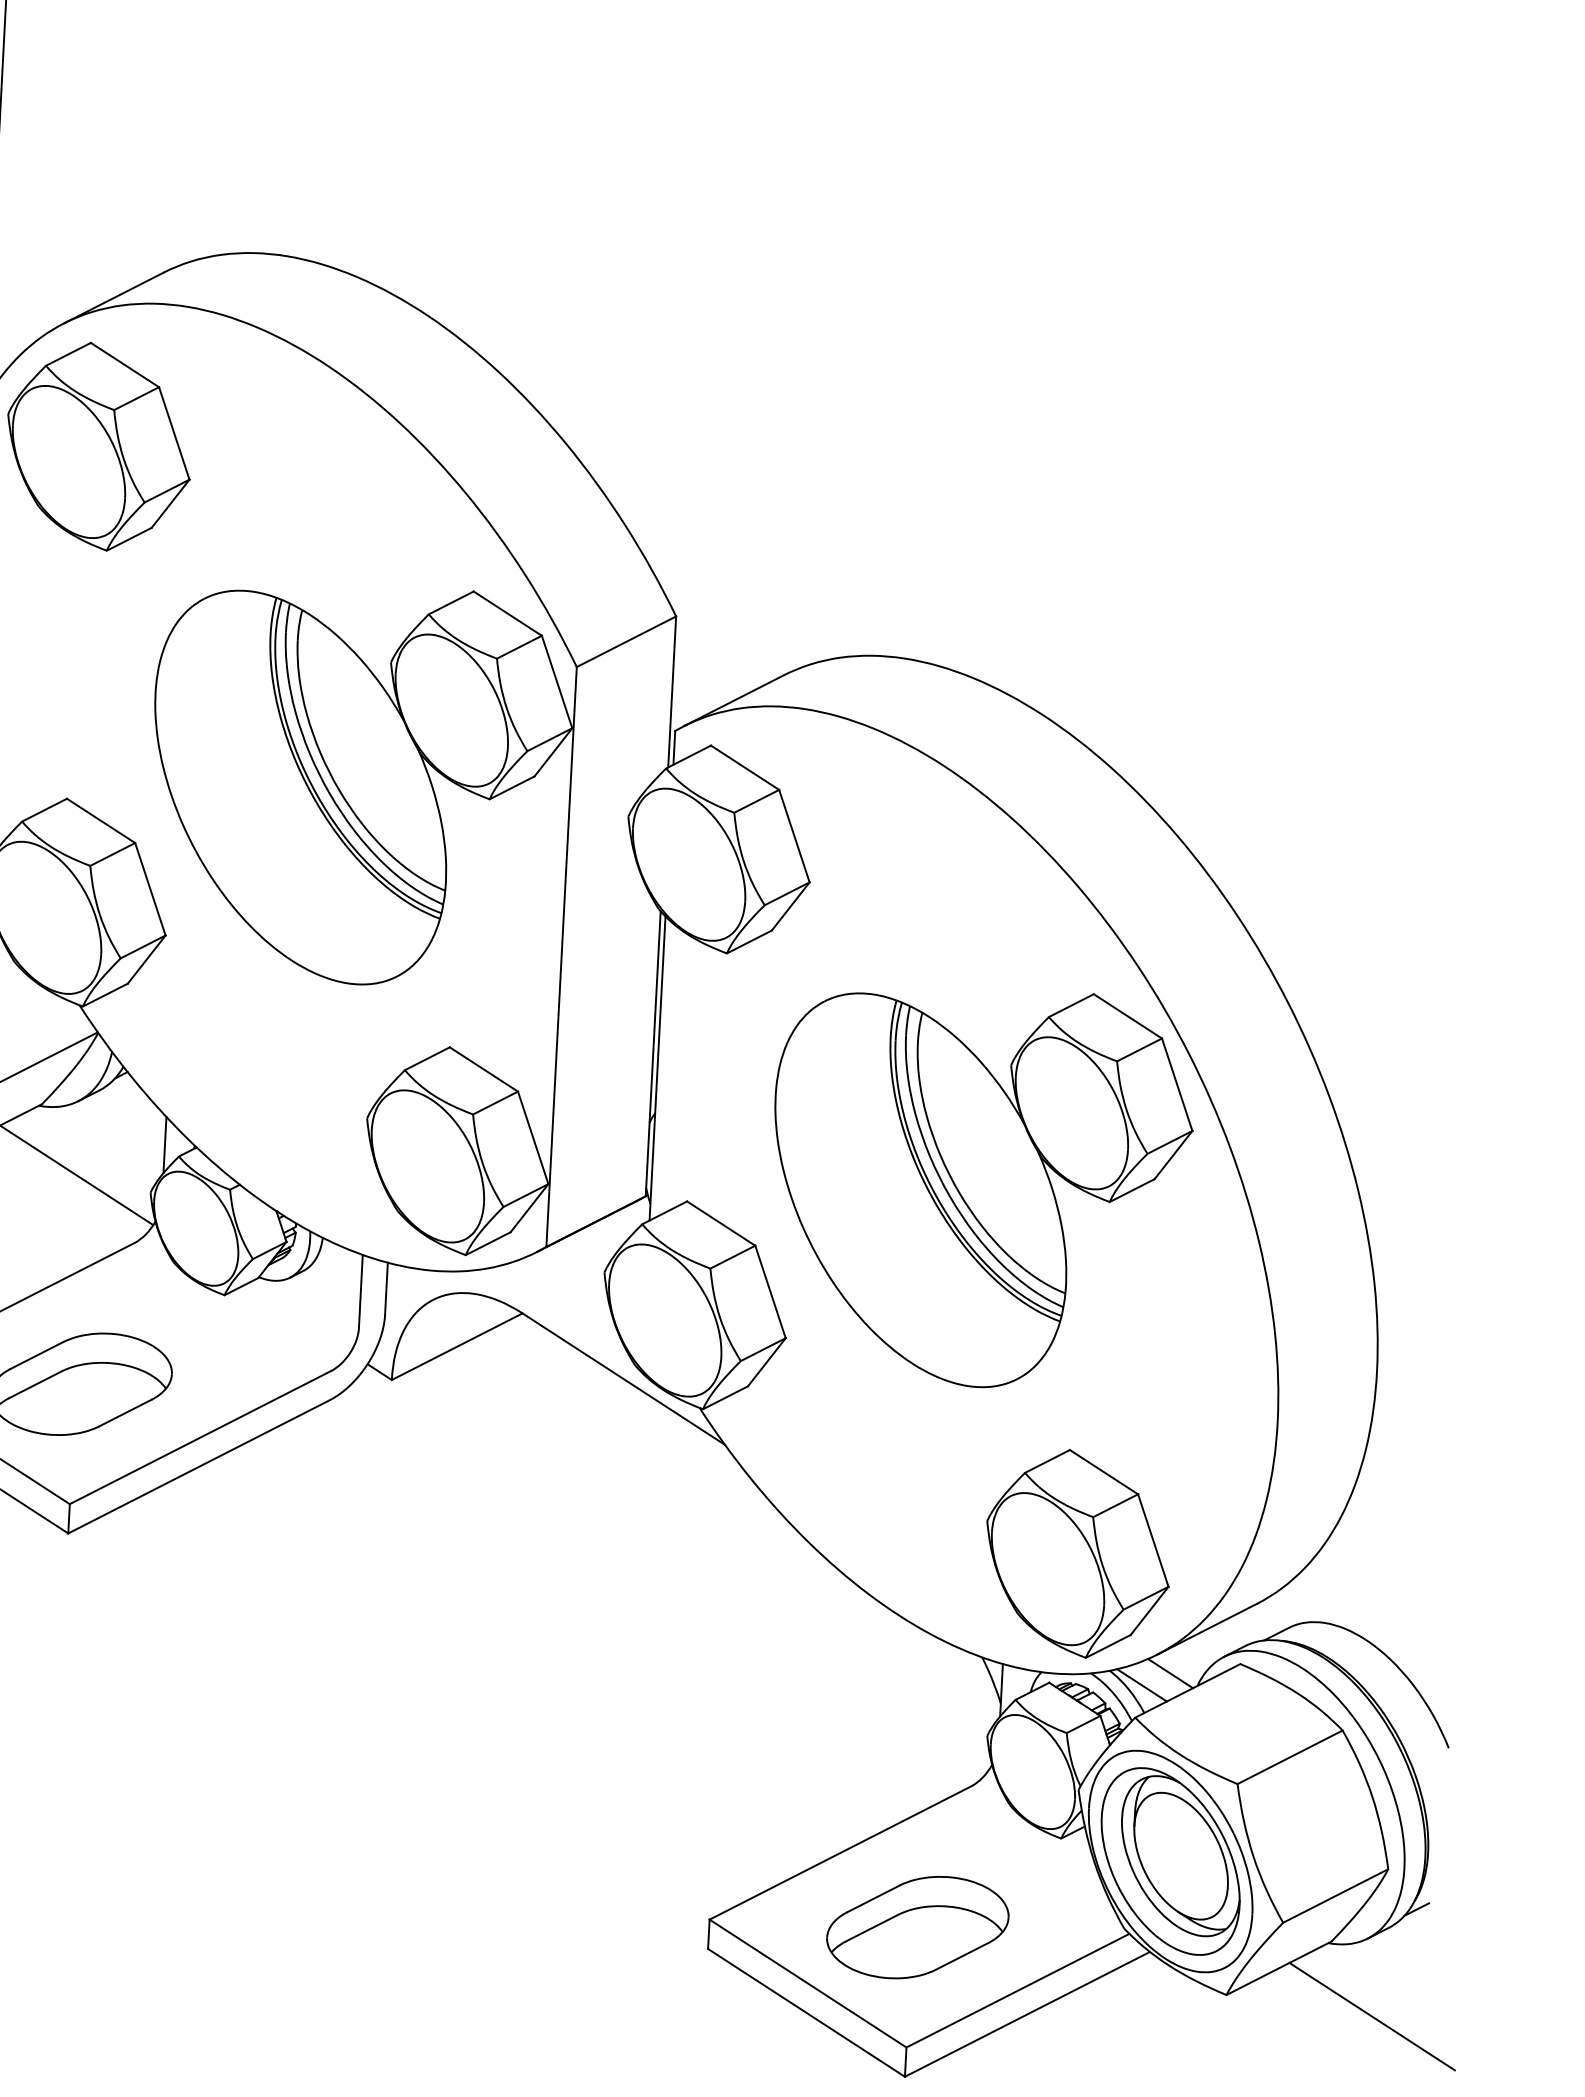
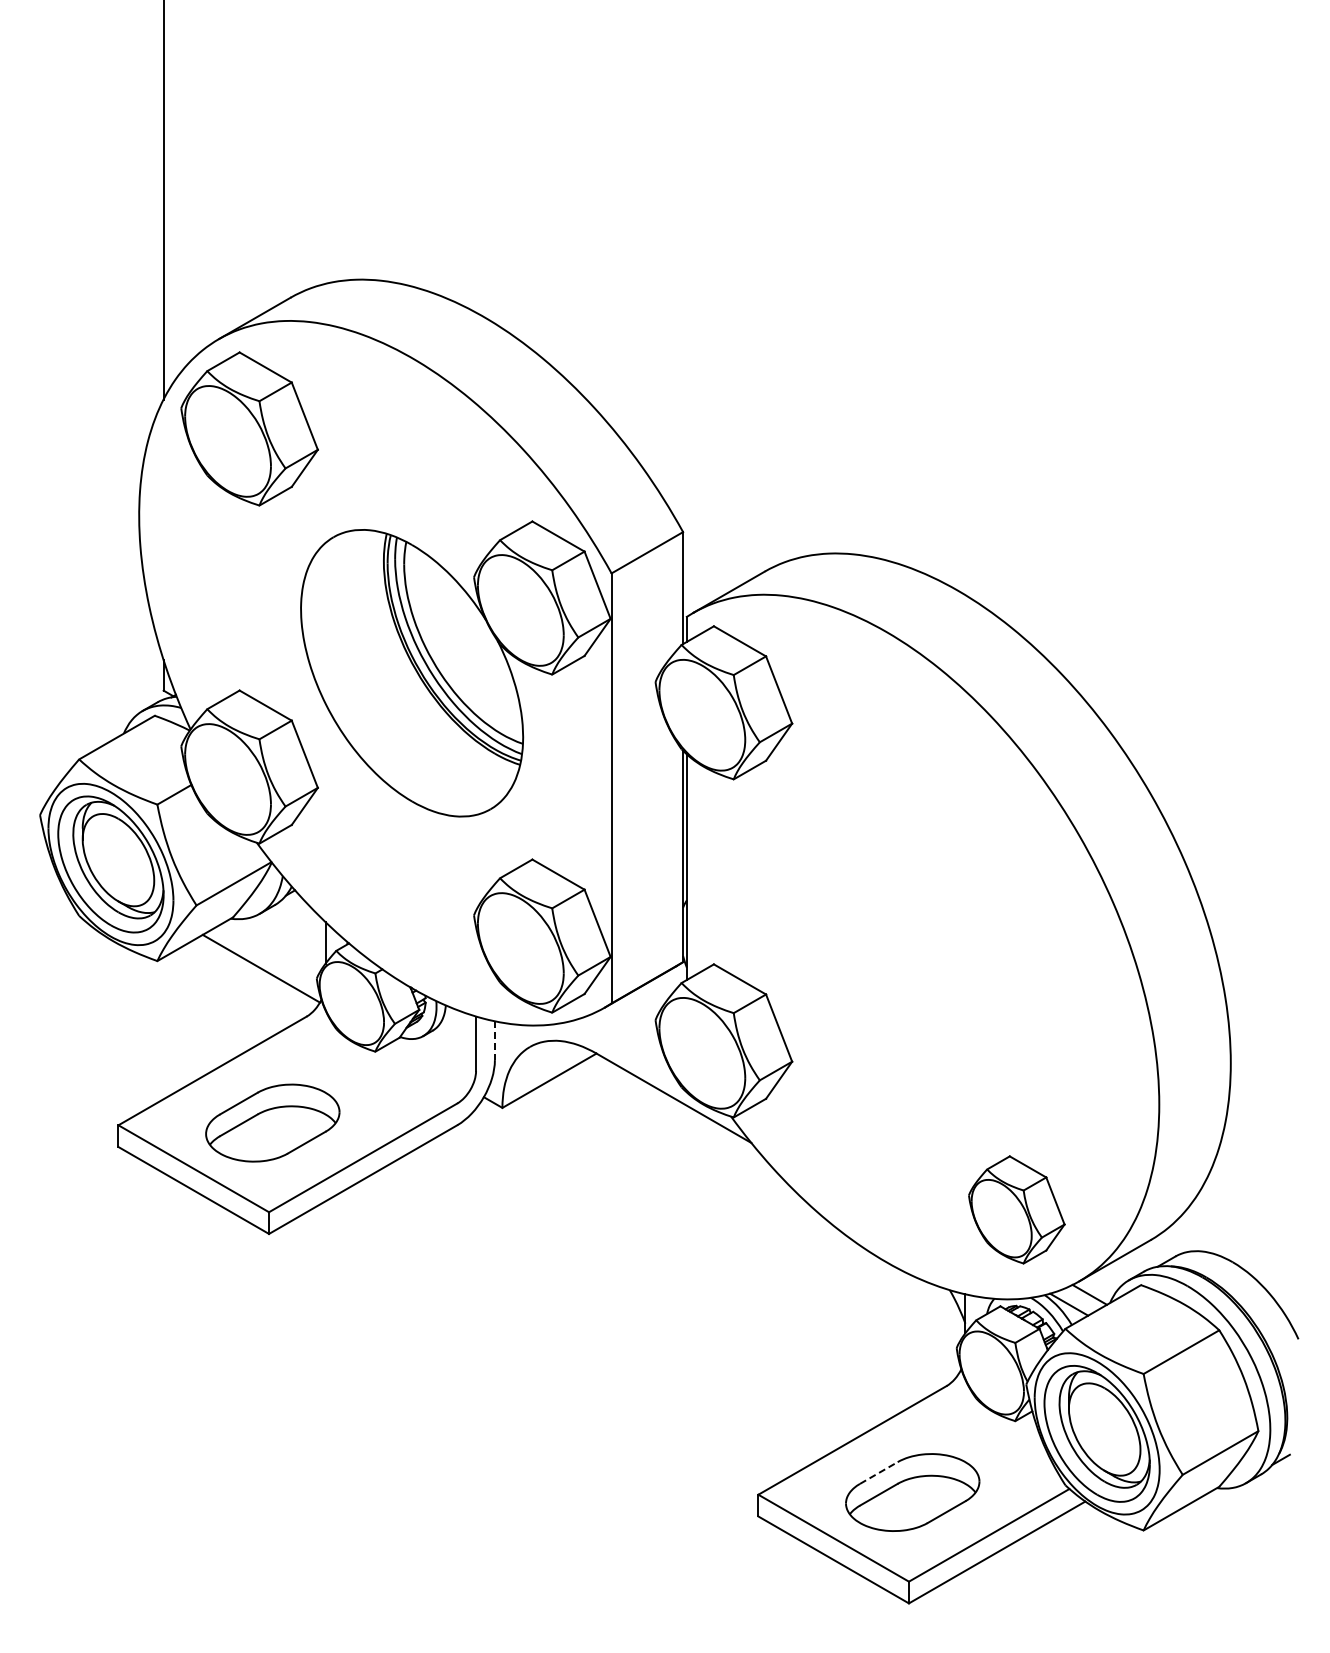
part: (980, 1187) -> (930, 942), removed
line: (385, 1289) -> (494, 1041), solid -> dashed
part: (1077, 1553) -> (1016, 1209), size x0.7
line: (873, 1899) -> (878, 1473), solid -> dashed
line: (1372, 2016) -> (1252, 1540), removed

